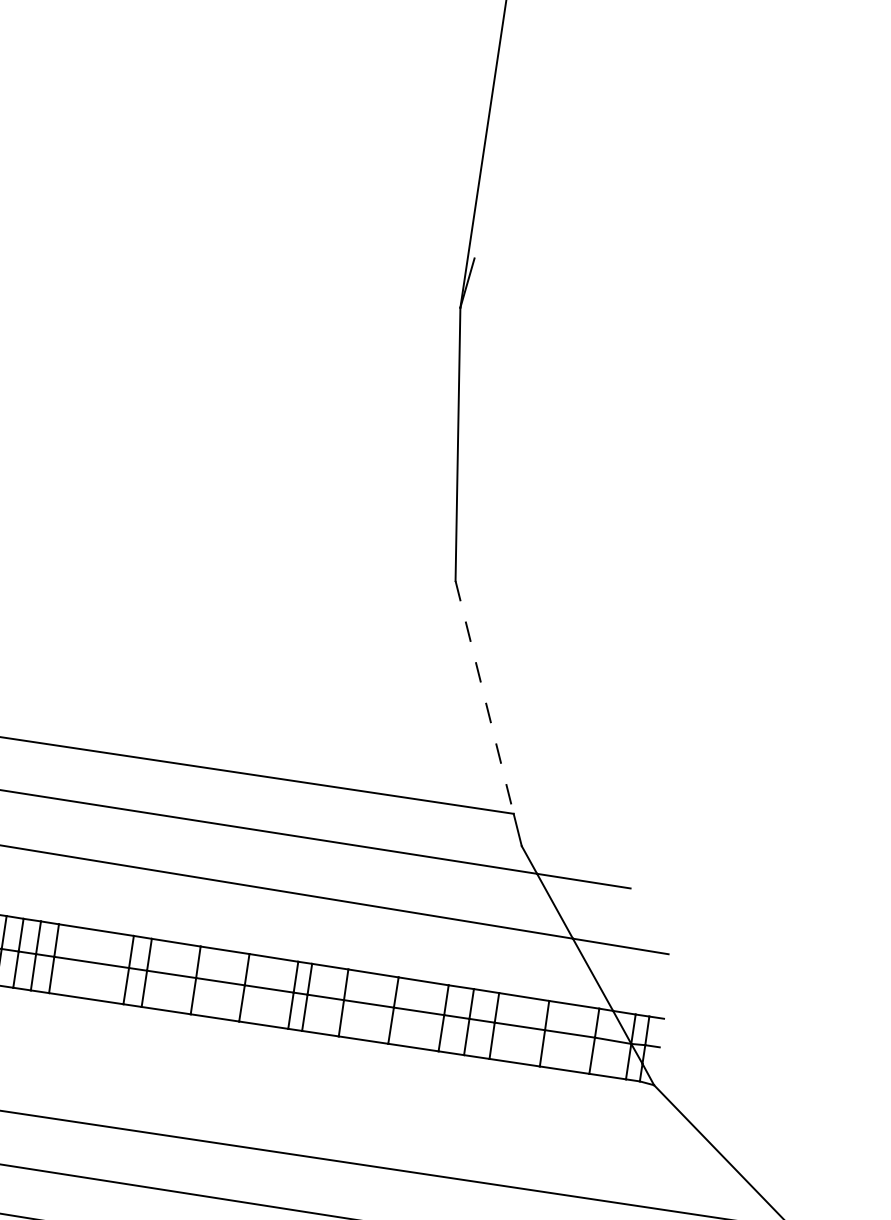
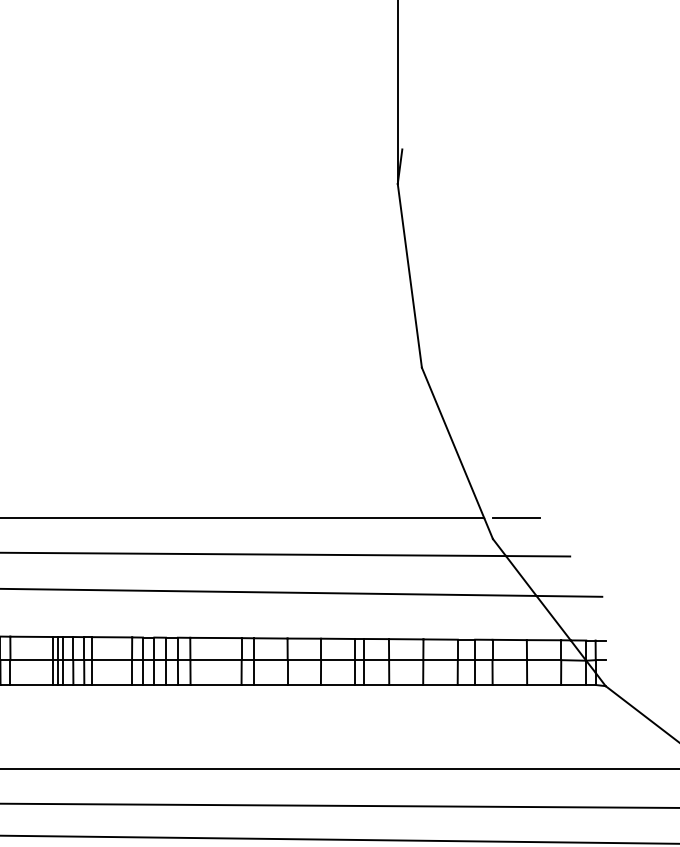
line: (485, 698) -> (453, 443), dashed -> solid
line: (559, 821) -> (515, 518), added

